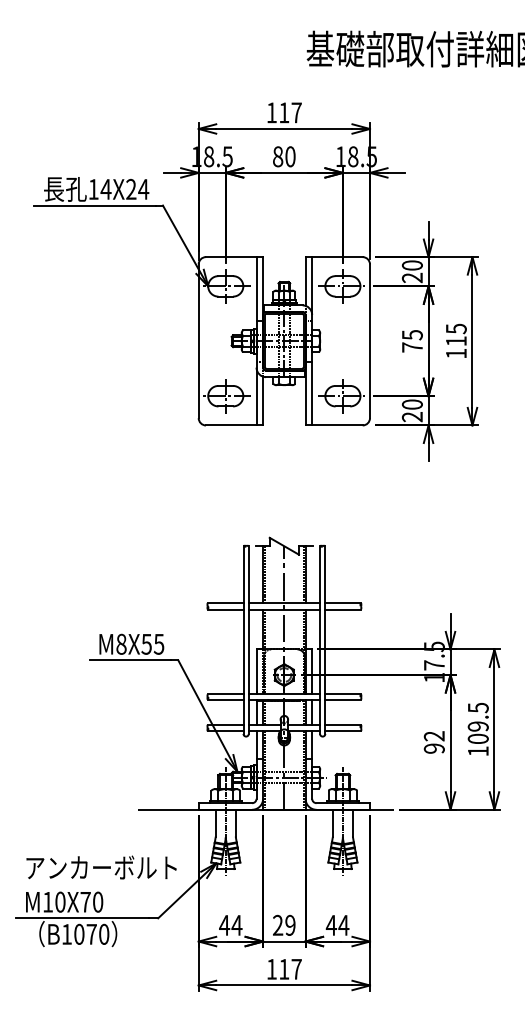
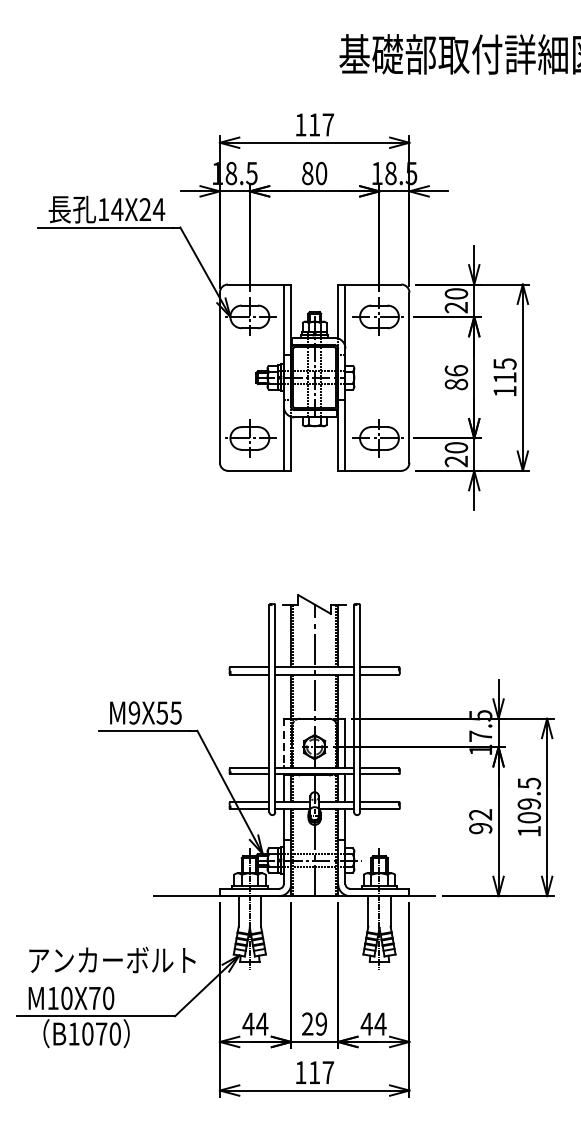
text: (411, 340) -> (455, 376), 75 -> 86
text: (121, 643) -> (134, 712), M8X55 -> M9X55
line: (256, 672) -> (283, 744), solid -> dashed

